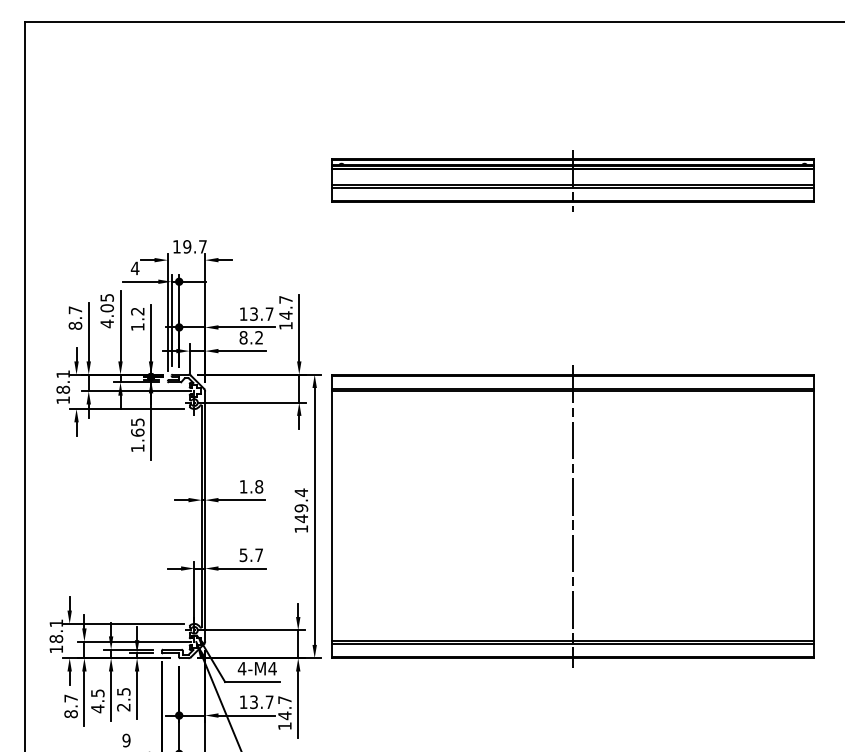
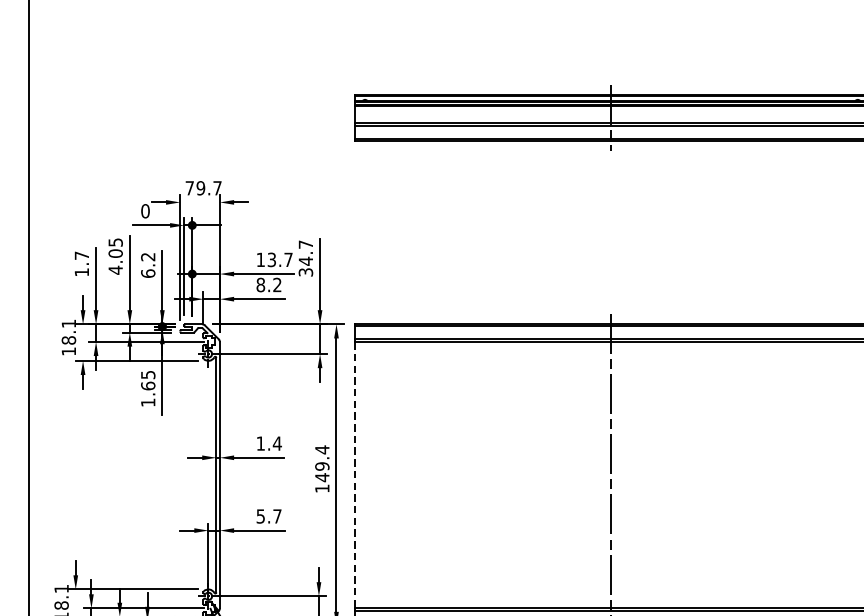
text: (176, 246) -> (189, 187), 19.7 -> 79.7
text: (134, 268) -> (144, 211), 4 -> 0
text: (75, 325) -> (81, 271), 8.7 -> 1.7
text: (285, 325) -> (305, 271), 14.7 -> 34.7
text: (137, 327) -> (147, 274), 1.2 -> 6.2
text: (258, 486) -> (276, 443), 1.8 -> 1.4
line: (332, 516) -> (355, 475), solid -> dashed

